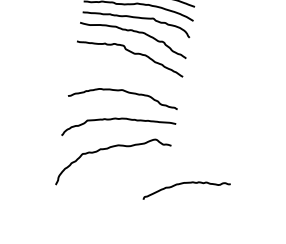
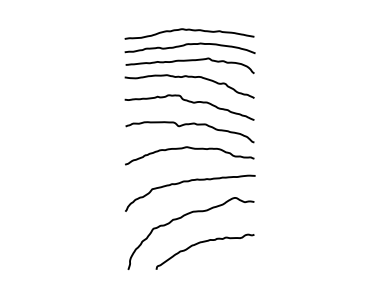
curve: (126, 72) -> (188, 125), added
curve: (184, 184) -> (201, 243), moved

